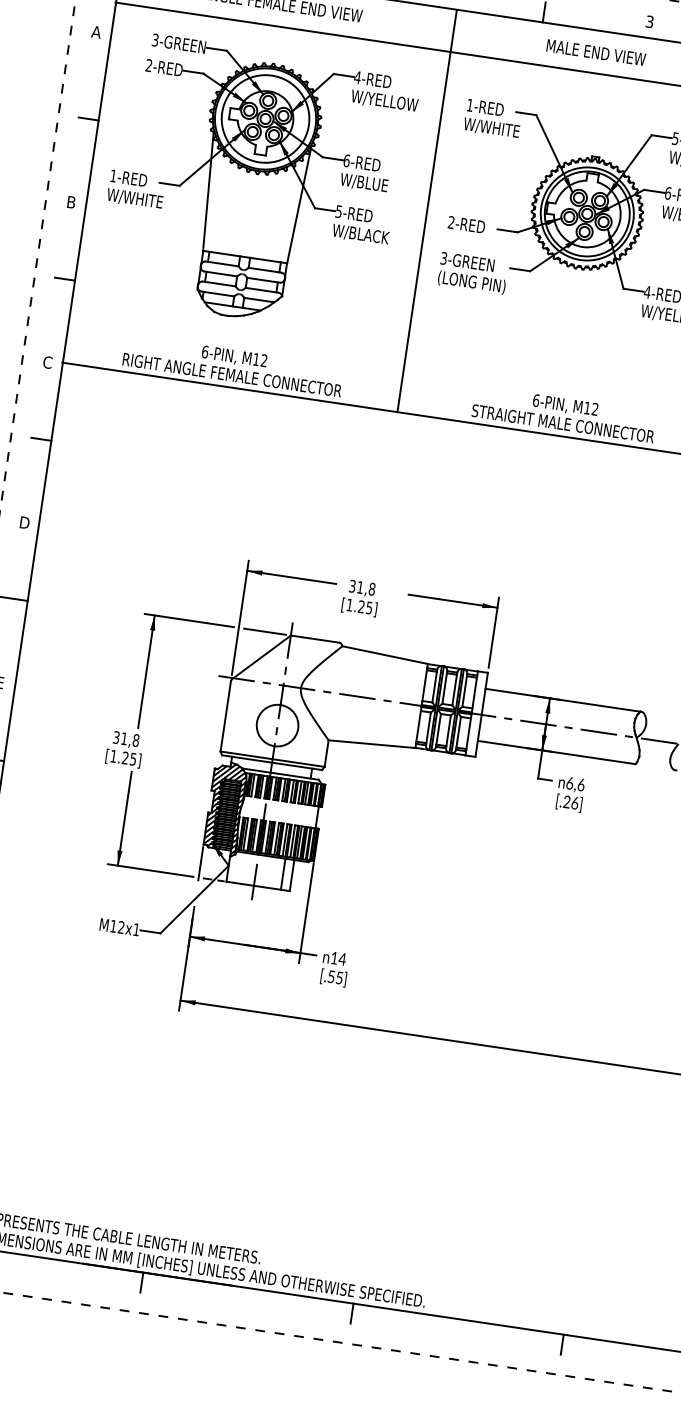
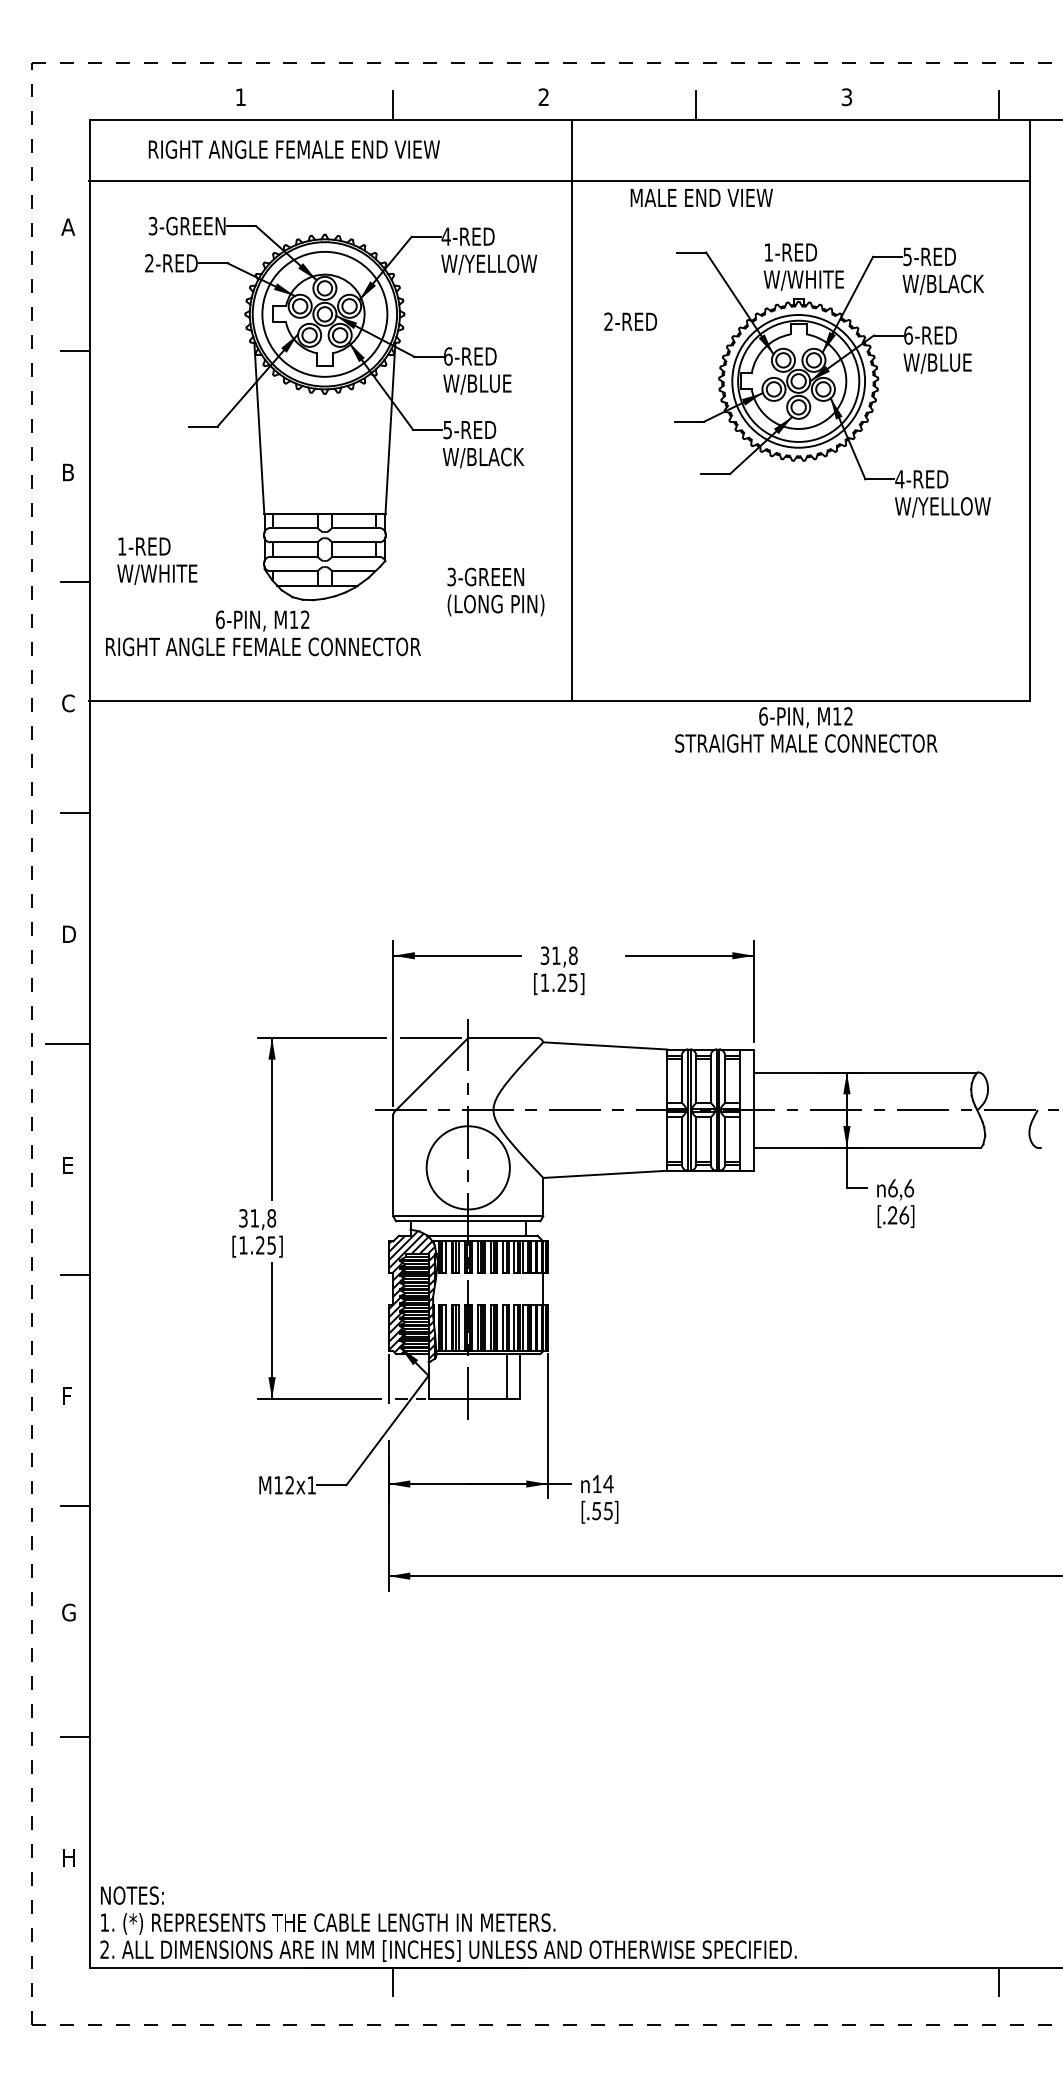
text: (596, 52) -> (701, 197), moved
text: (492, 118) -> (803, 266), moved
text: (136, 189) -> (157, 560), moved
text: (466, 224) -> (630, 321), moved
text: (472, 273) -> (495, 591), moved
text: (233, 365) -> (263, 633), moved
text: (564, 414) -> (806, 729), moved
circle: (277, 725) -> (468, 1167), size x1.4
line: (351, 1313) -> (695, 1981), removed

